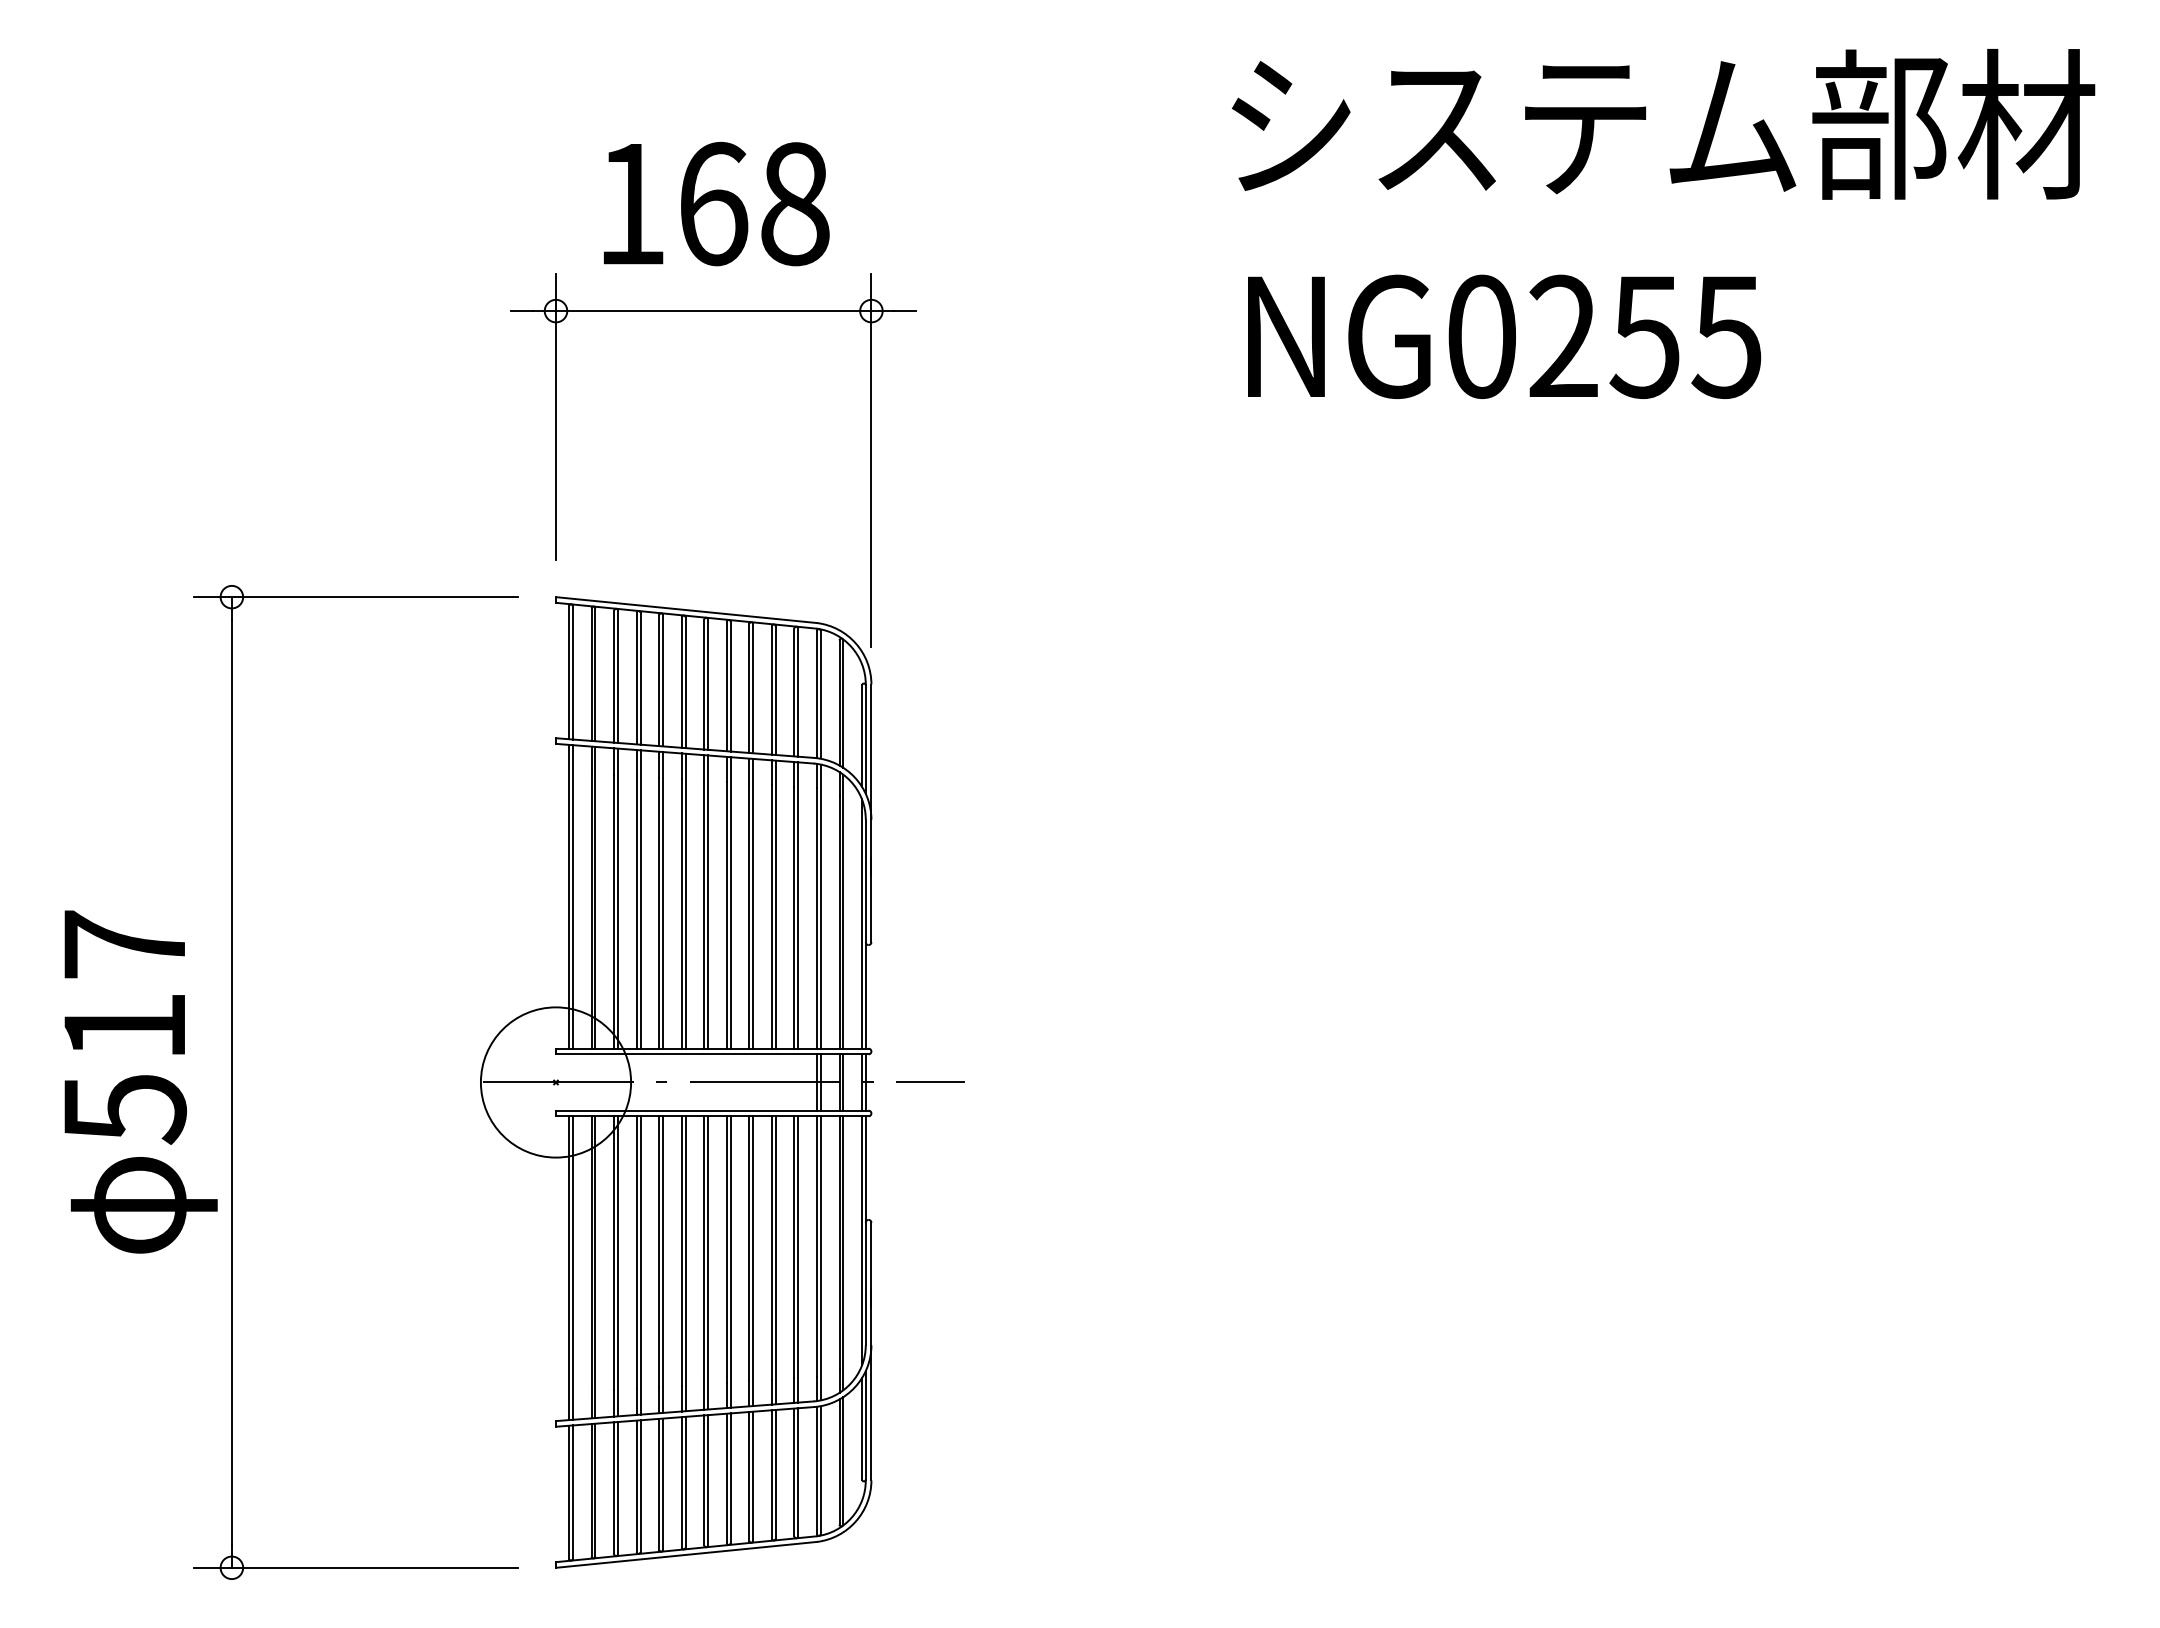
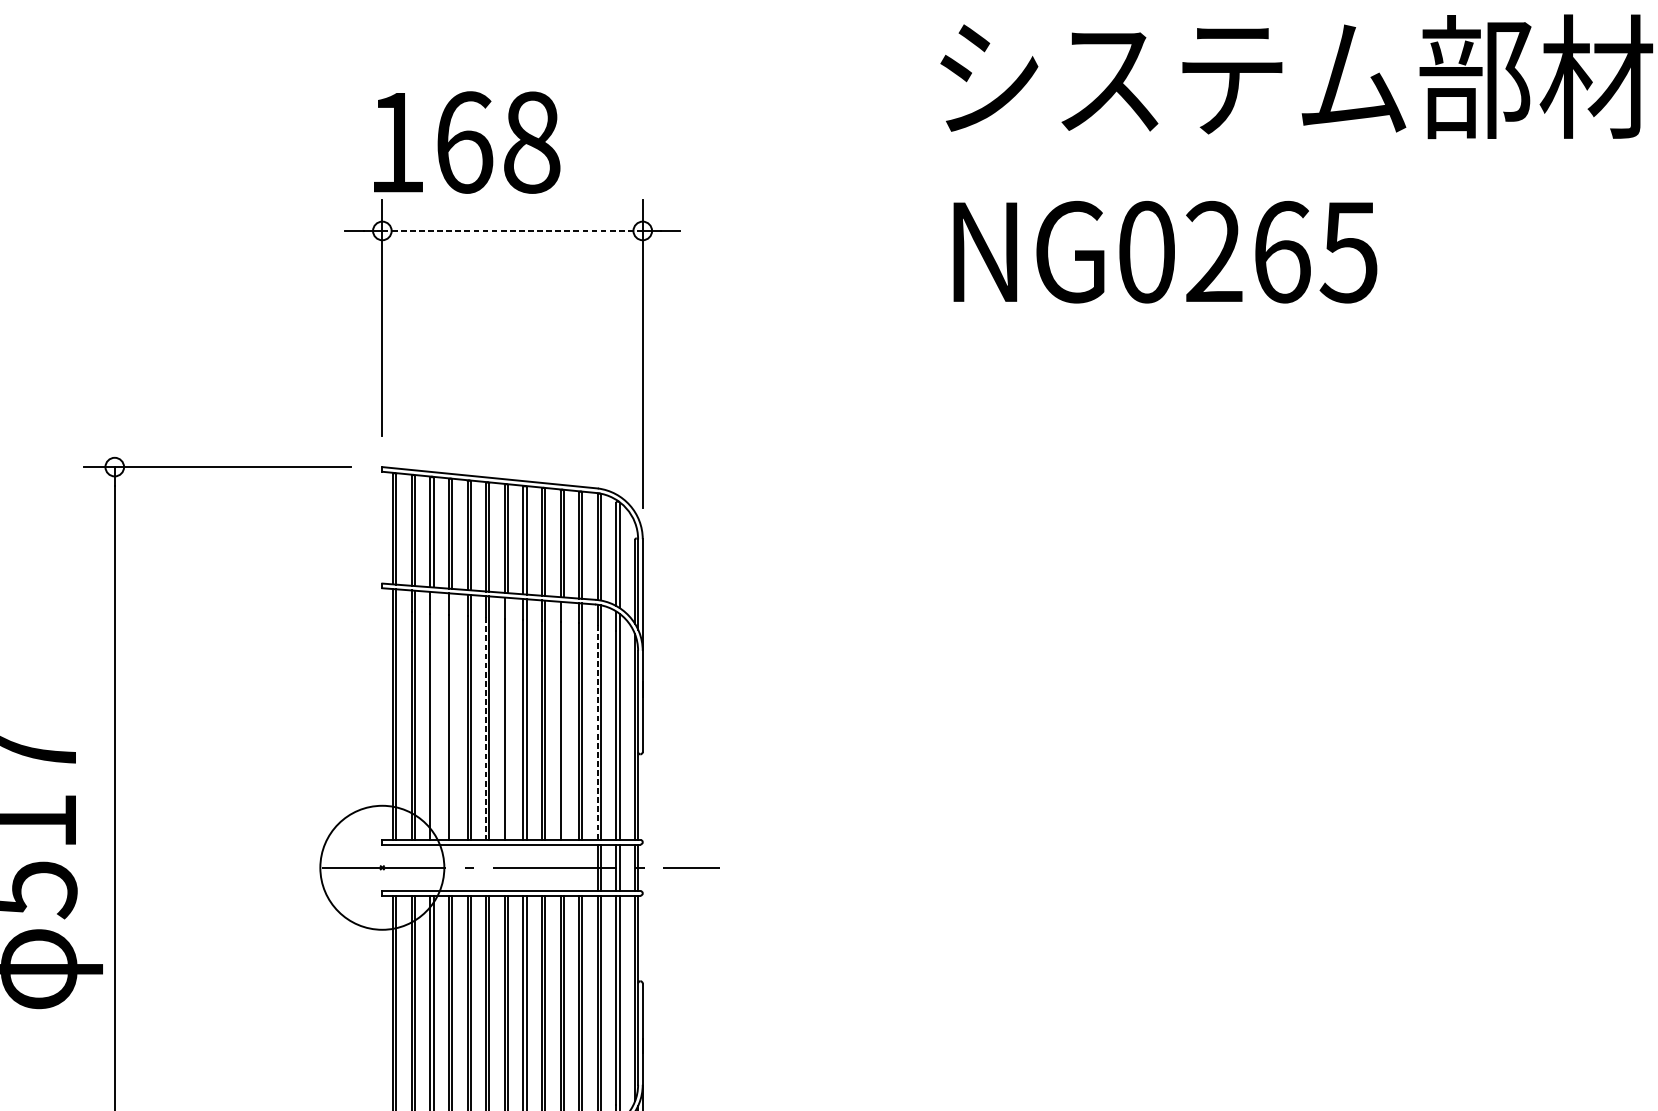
text: (716, 204) -> (466, 142), moved
line: (713, 311) -> (512, 231), solid -> dashed
text: (1644, 336) -> (1281, 251), NG0255 -> NG0265
line: (617, 898) -> (433, 715), removed
line: (640, 899) -> (452, 716), removed
line: (708, 901) -> (508, 718), removed
line: (775, 904) -> (563, 720), removed
line: (681, 913) -> (485, 728), solid -> dashed
line: (816, 918) -> (597, 732), solid -> dashed

